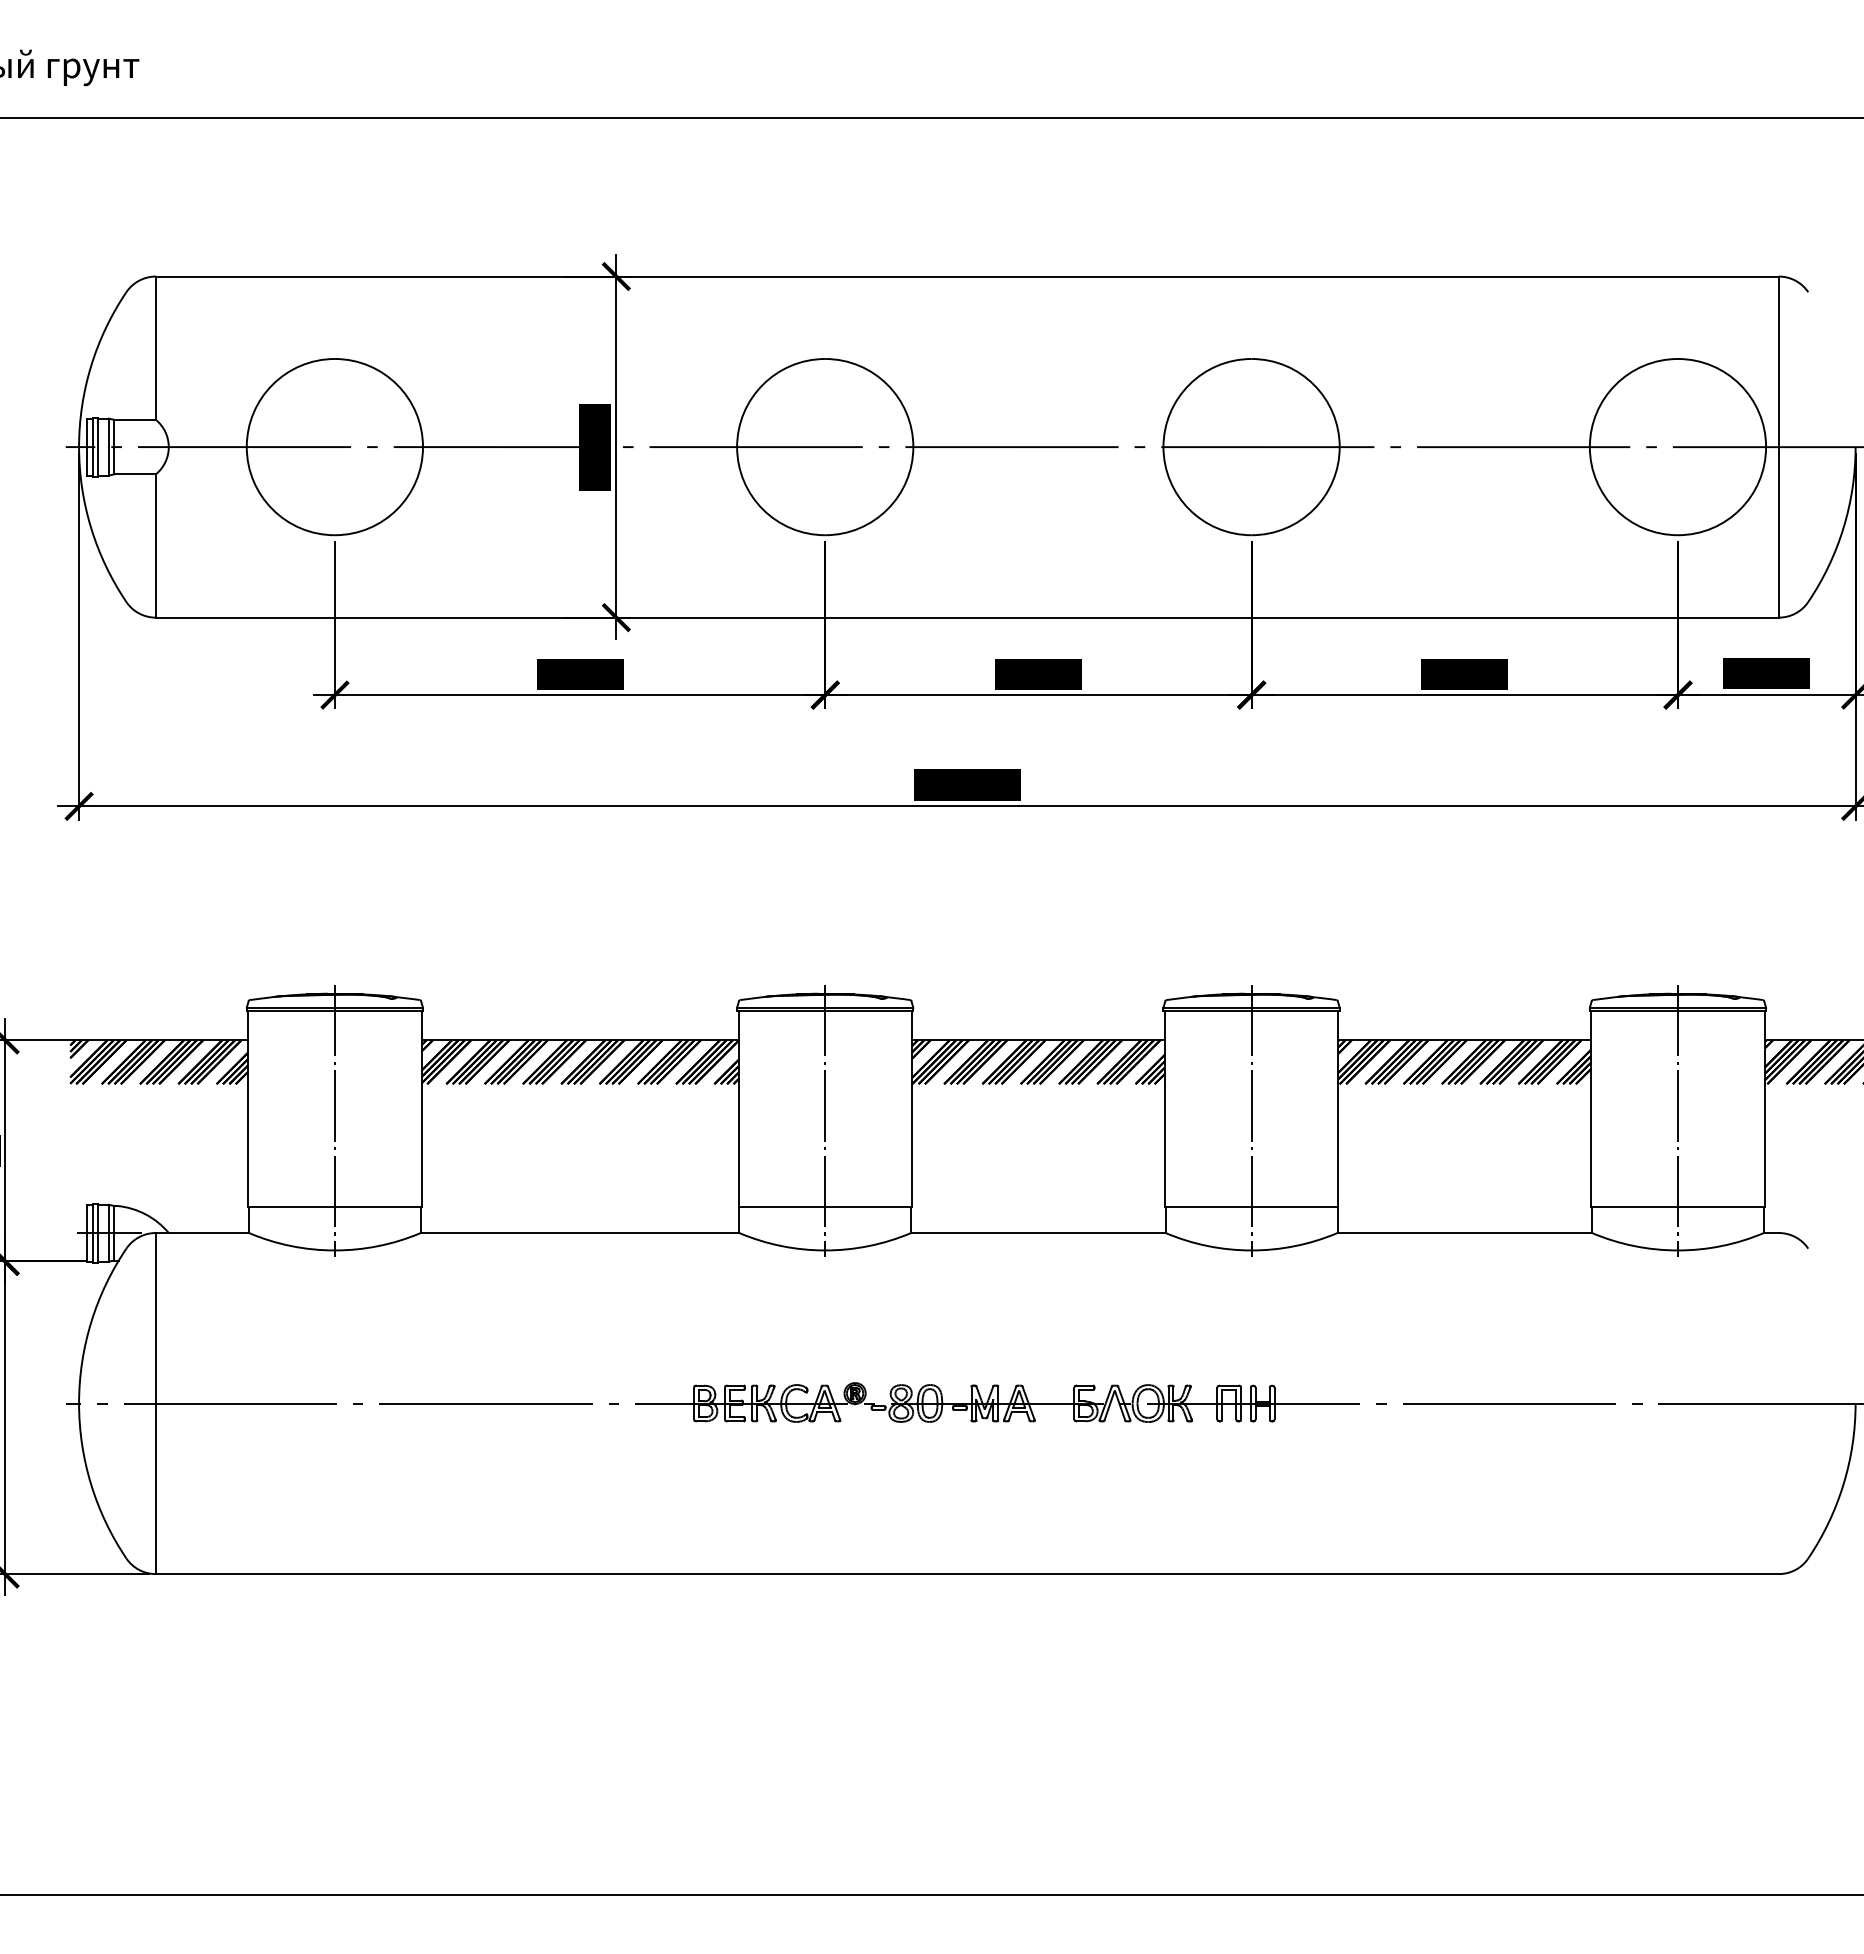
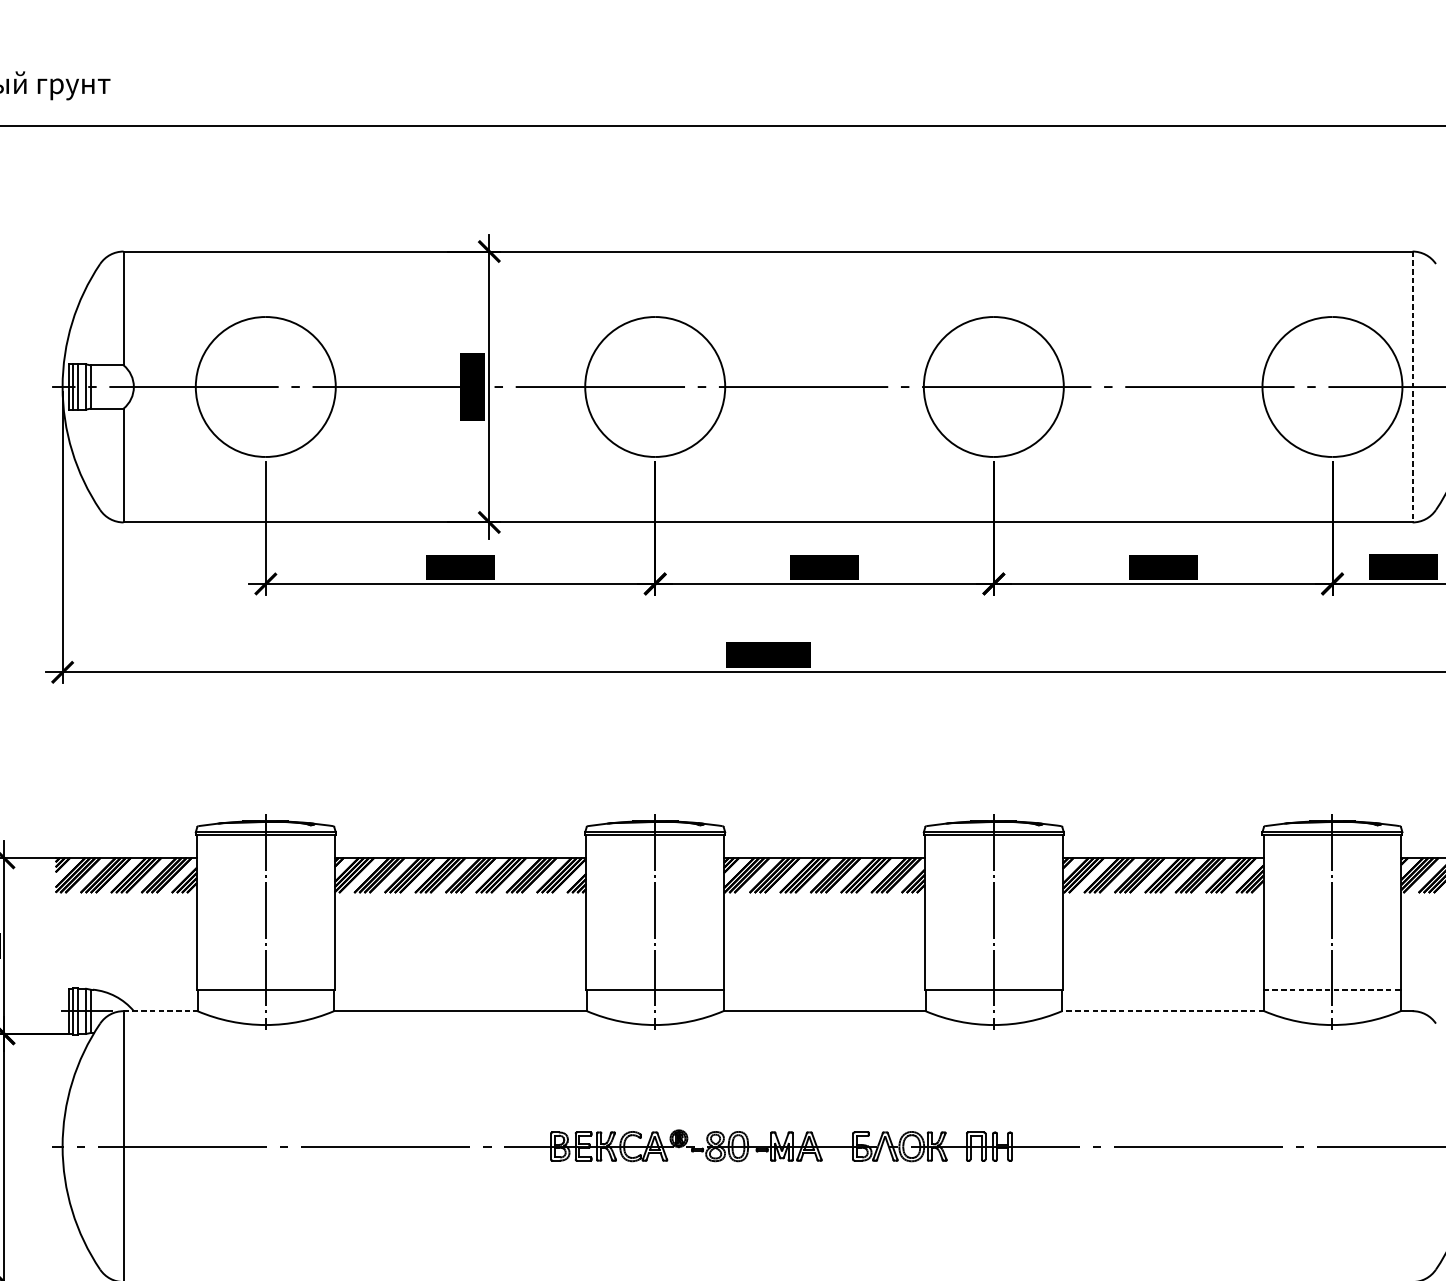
line: (1778, 447) -> (1412, 387), solid -> dashed
line: (1677, 1206) -> (1332, 990), solid -> dashed
line: (202, 1233) -> (160, 1011), solid -> dashed
line: (1464, 1233) -> (1162, 1011), solid -> dashed

